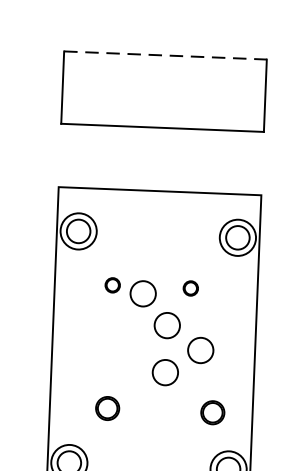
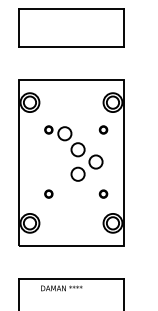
line: (165, 55) -> (71, 9), dashed -> solid
part: (190, 287) -> (103, 129), moved
part: (107, 407) -> (48, 193), size x0.62
part: (212, 411) -> (103, 193), size x0.62

